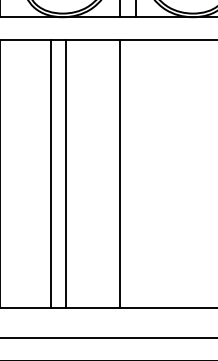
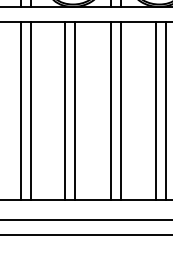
line: (135, 173) -> (121, 110), added
line: (187, 173) -> (155, 110), added
line: (203, 173) -> (166, 110), added

